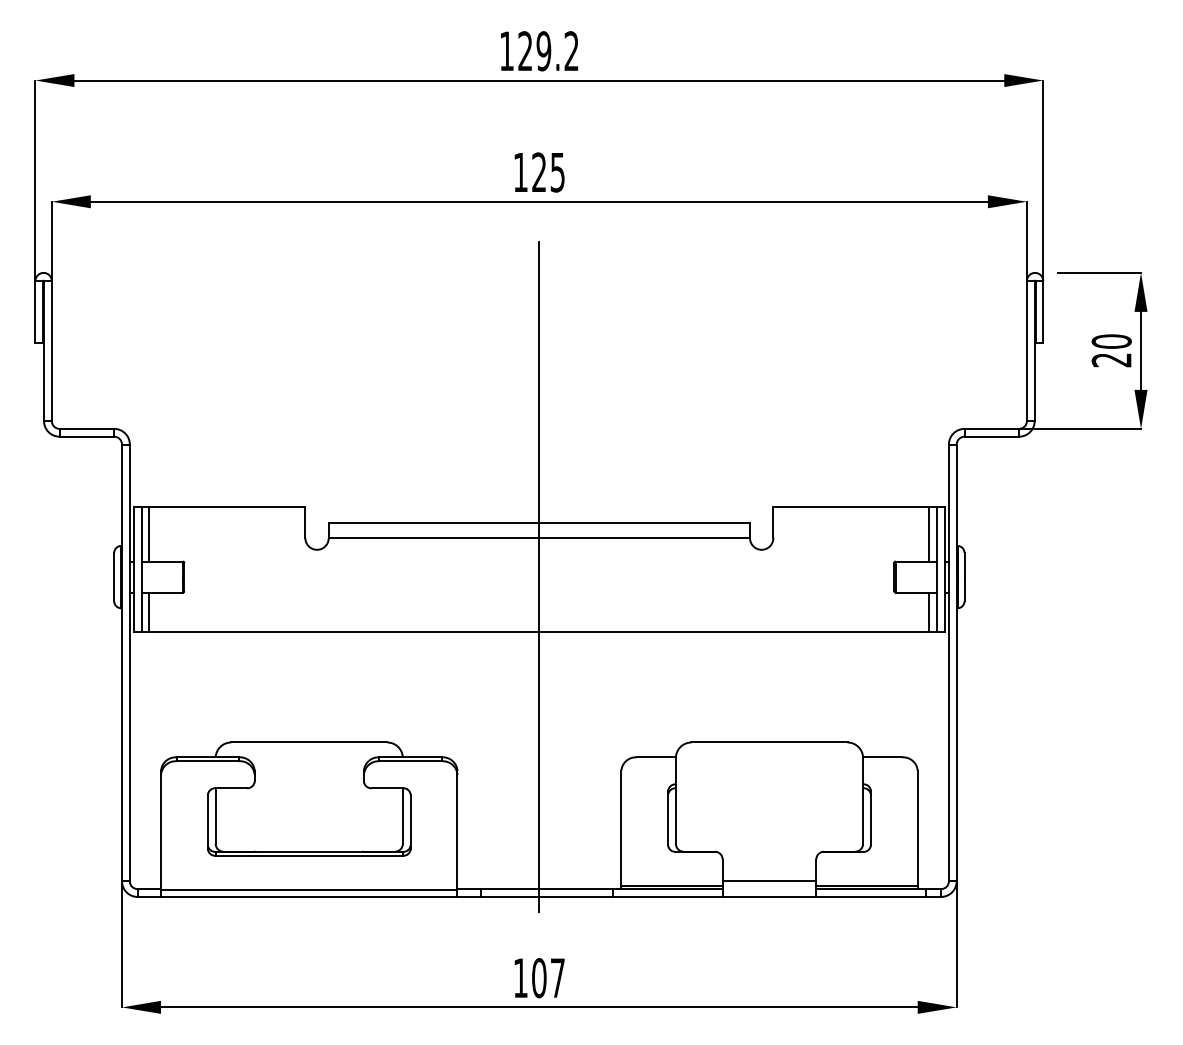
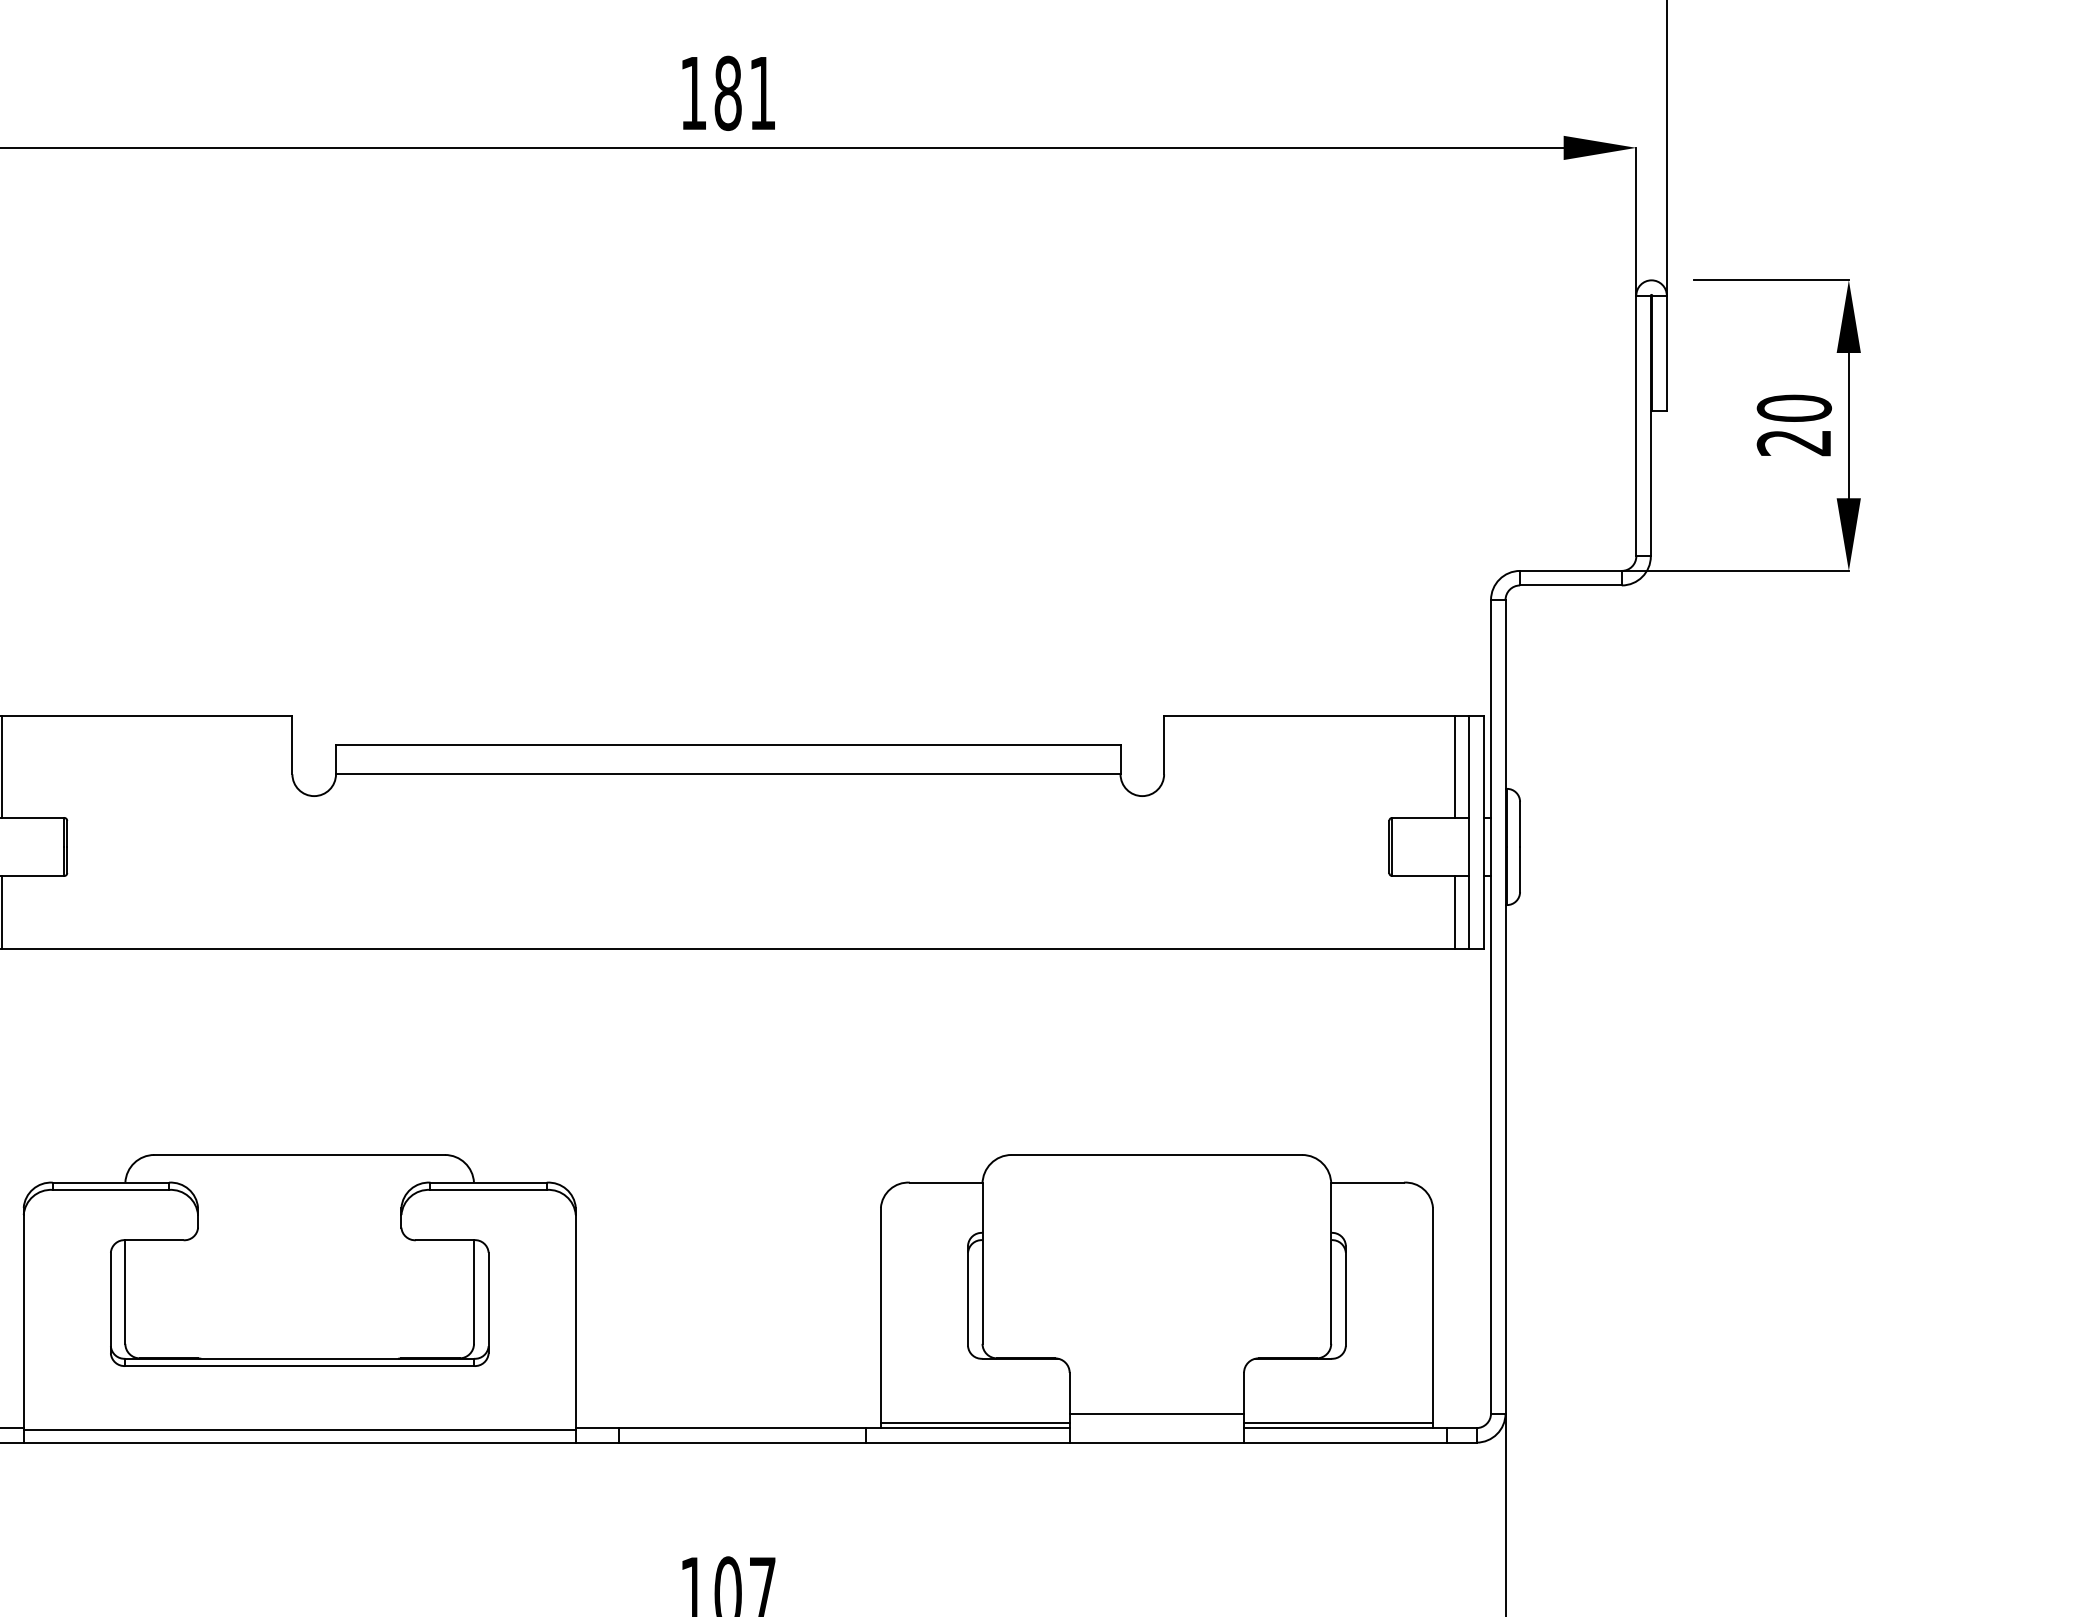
text: (548, 172) -> (745, 93), 125 -> 181
line: (539, 576) -> (728, 845), removed

